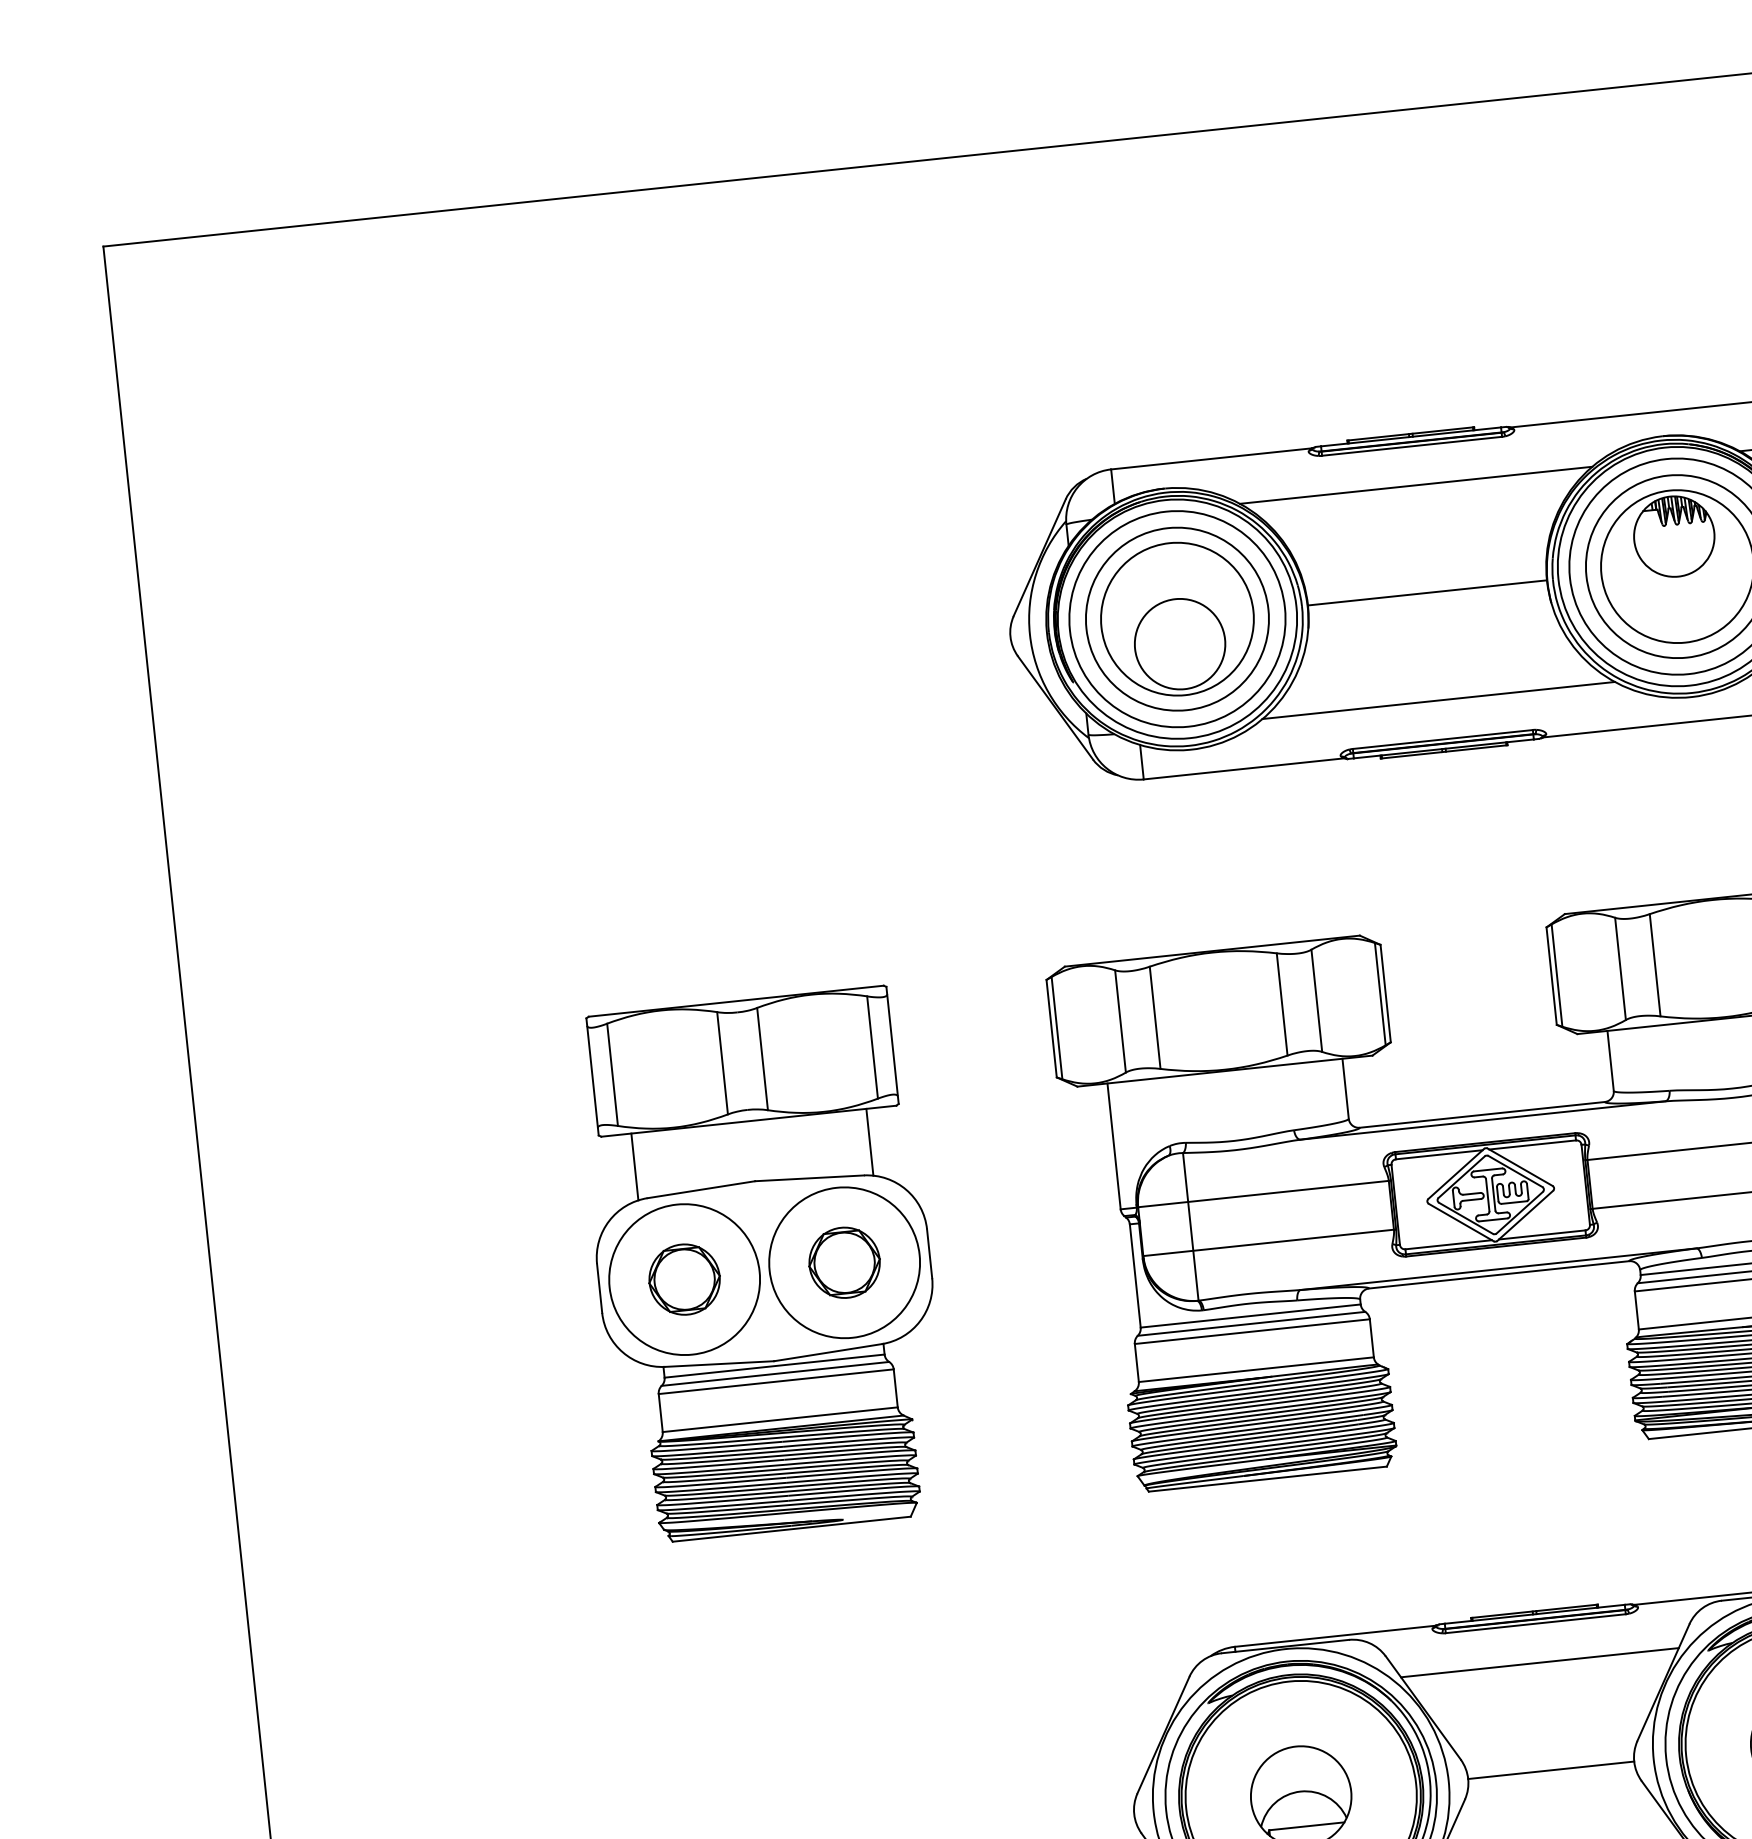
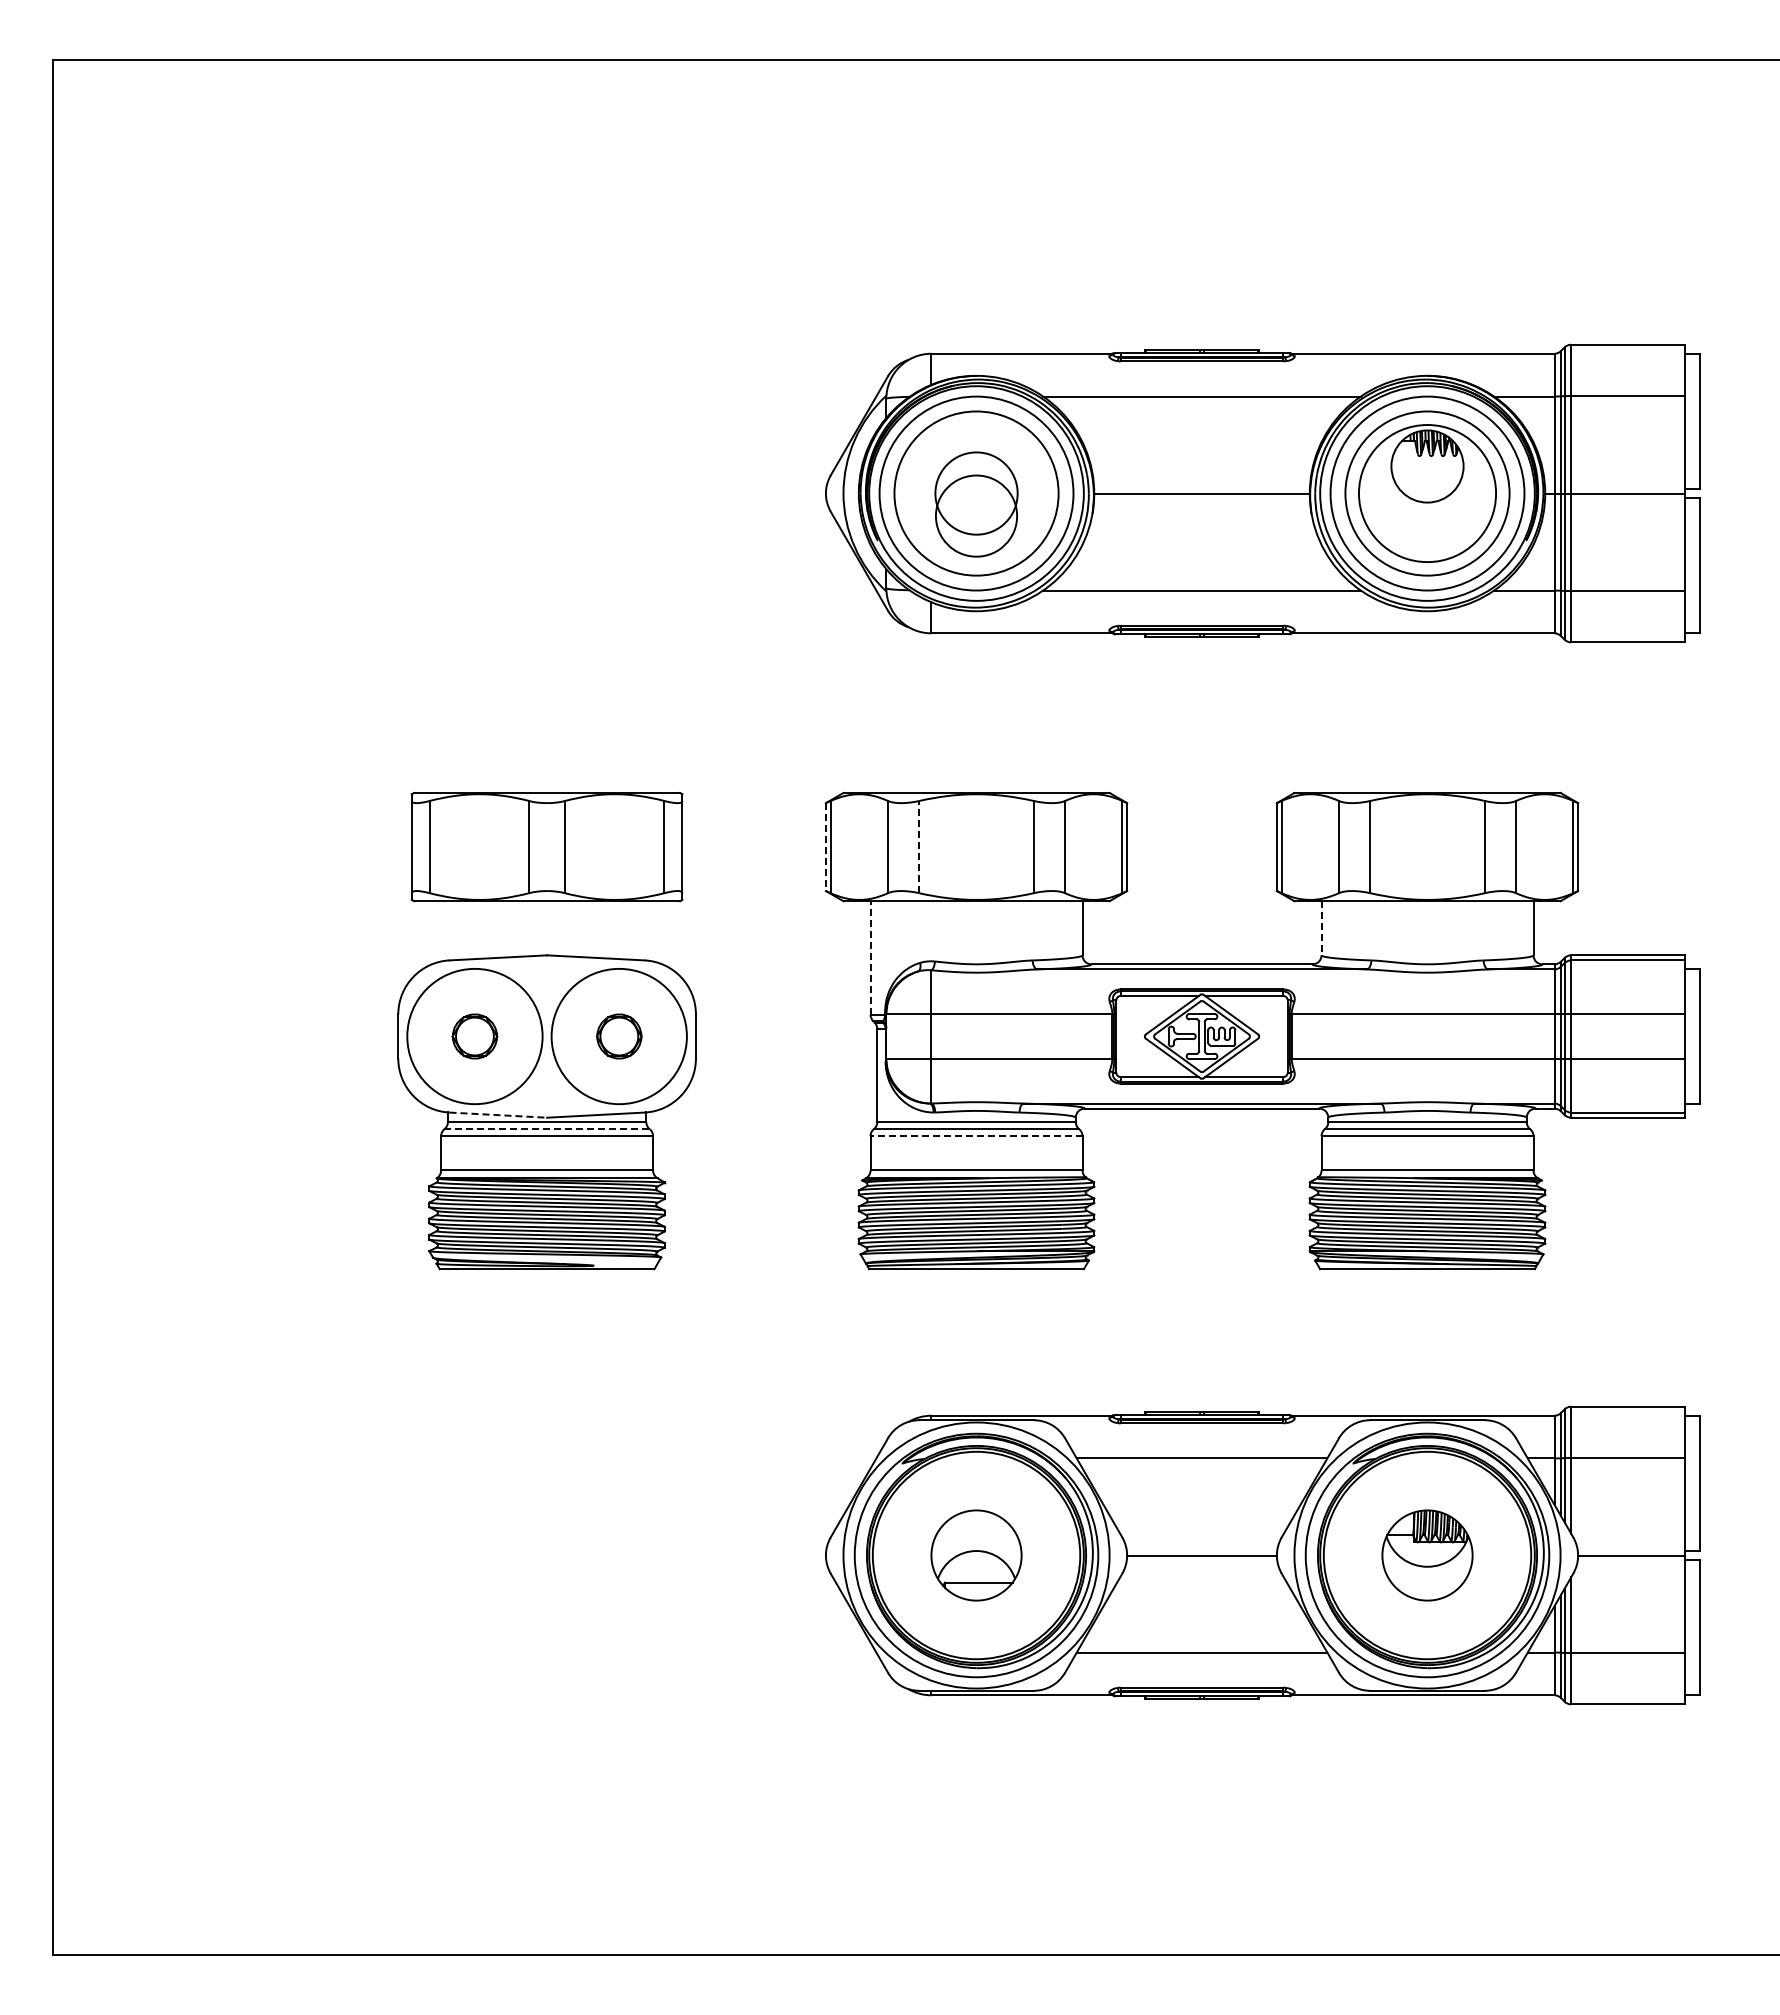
circle: (1177, 619) -> (976, 493), size x0.6
line: (1155, 1017) -> (919, 846), solid -> dashed
line: (1051, 1029) -> (825, 847), solid -> dashed
line: (1610, 1061) -> (1321, 928), solid -> dashed
line: (870, 1142) -> (653, 931), removed
line: (1113, 1145) -> (870, 957), solid -> dashed
line: (635, 1167) -> (441, 931), removed
part: (844, 1262) -> (619, 1036), size x0.7
part: (684, 1279) -> (474, 1036), size x0.7
line: (1252, 1332) -> (976, 1136), solid -> dashed
line: (719, 1364) -> (498, 1115), solid -> dashed
line: (775, 1374) -> (547, 1129), solid -> dashed

